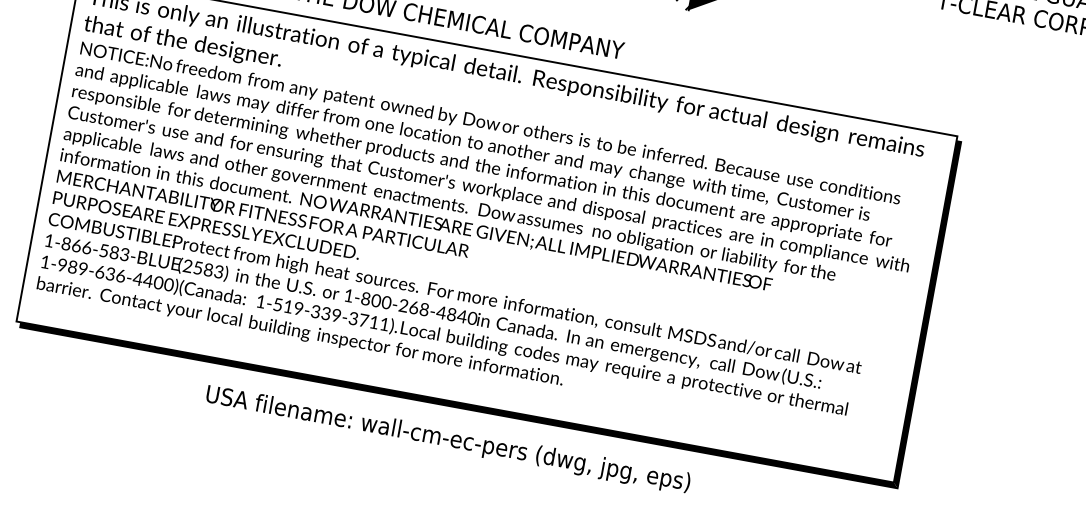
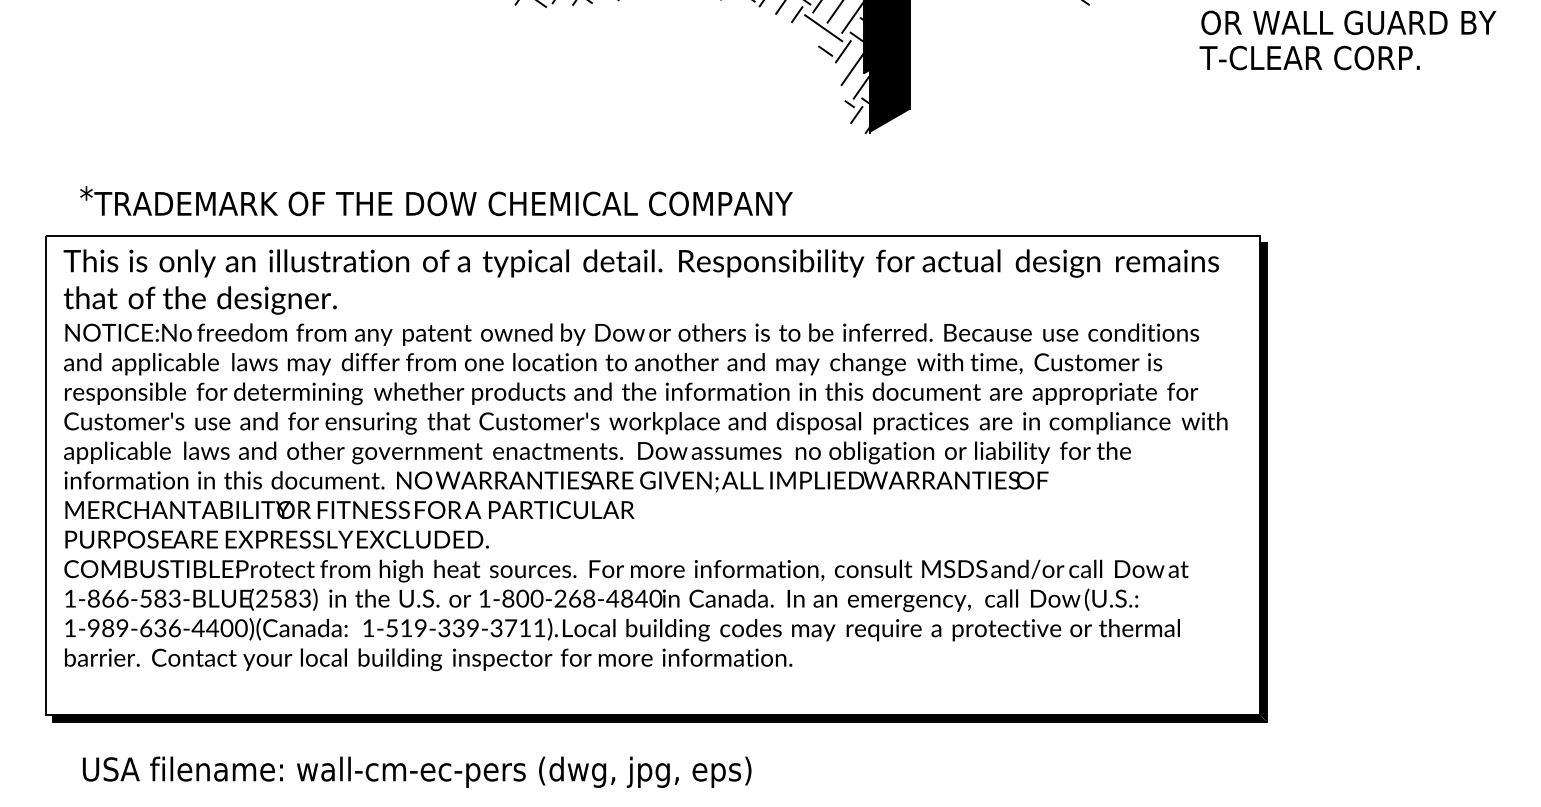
text: (448, 439) -> (417, 771), moved

